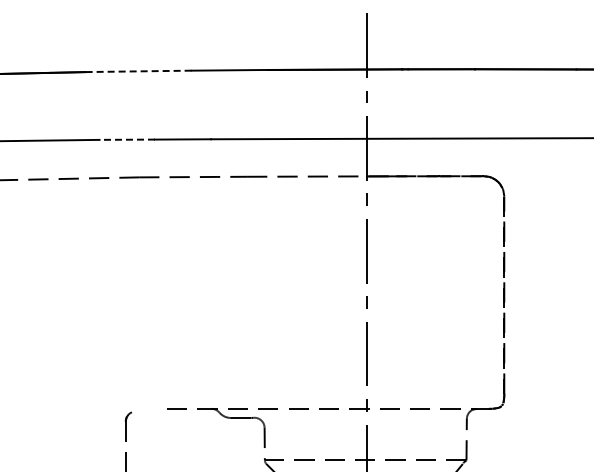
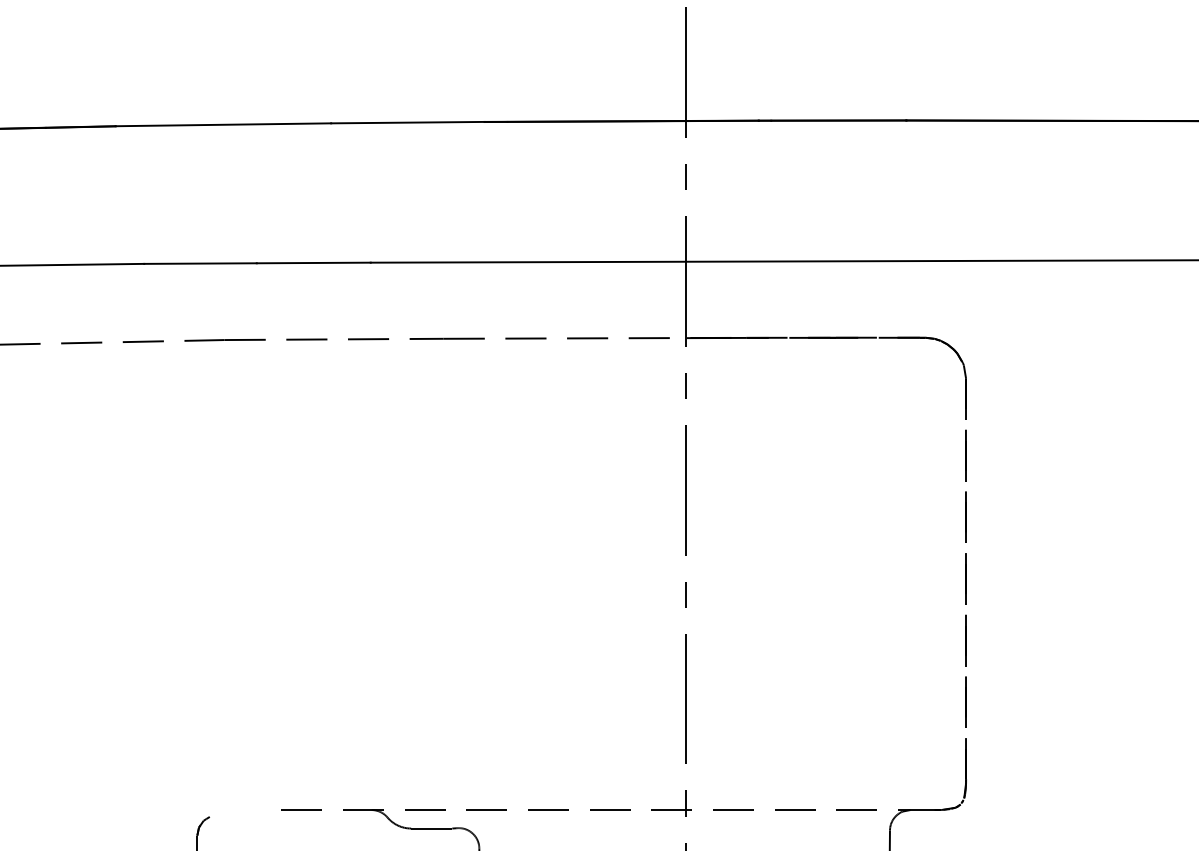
line: (138, 71) -> (223, 125), dashed -> solid
line: (127, 139) -> (200, 263), dashed -> solid

